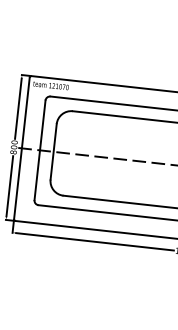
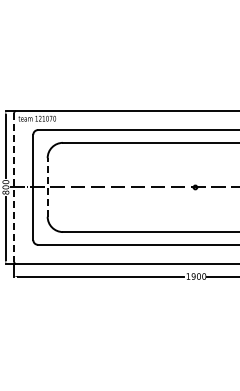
line: (22, 148) -> (14, 187), solid -> dashed
line: (53, 150) -> (47, 186), solid -> dashed

